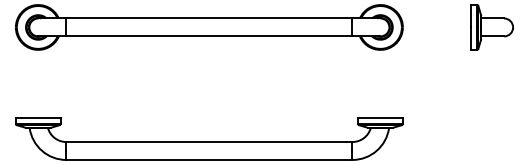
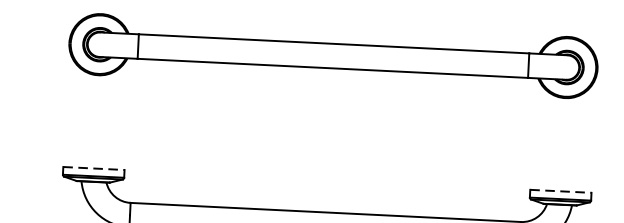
line: (38, 118) -> (94, 168), solid -> dashed
line: (380, 118) -> (560, 191), solid -> dashed

